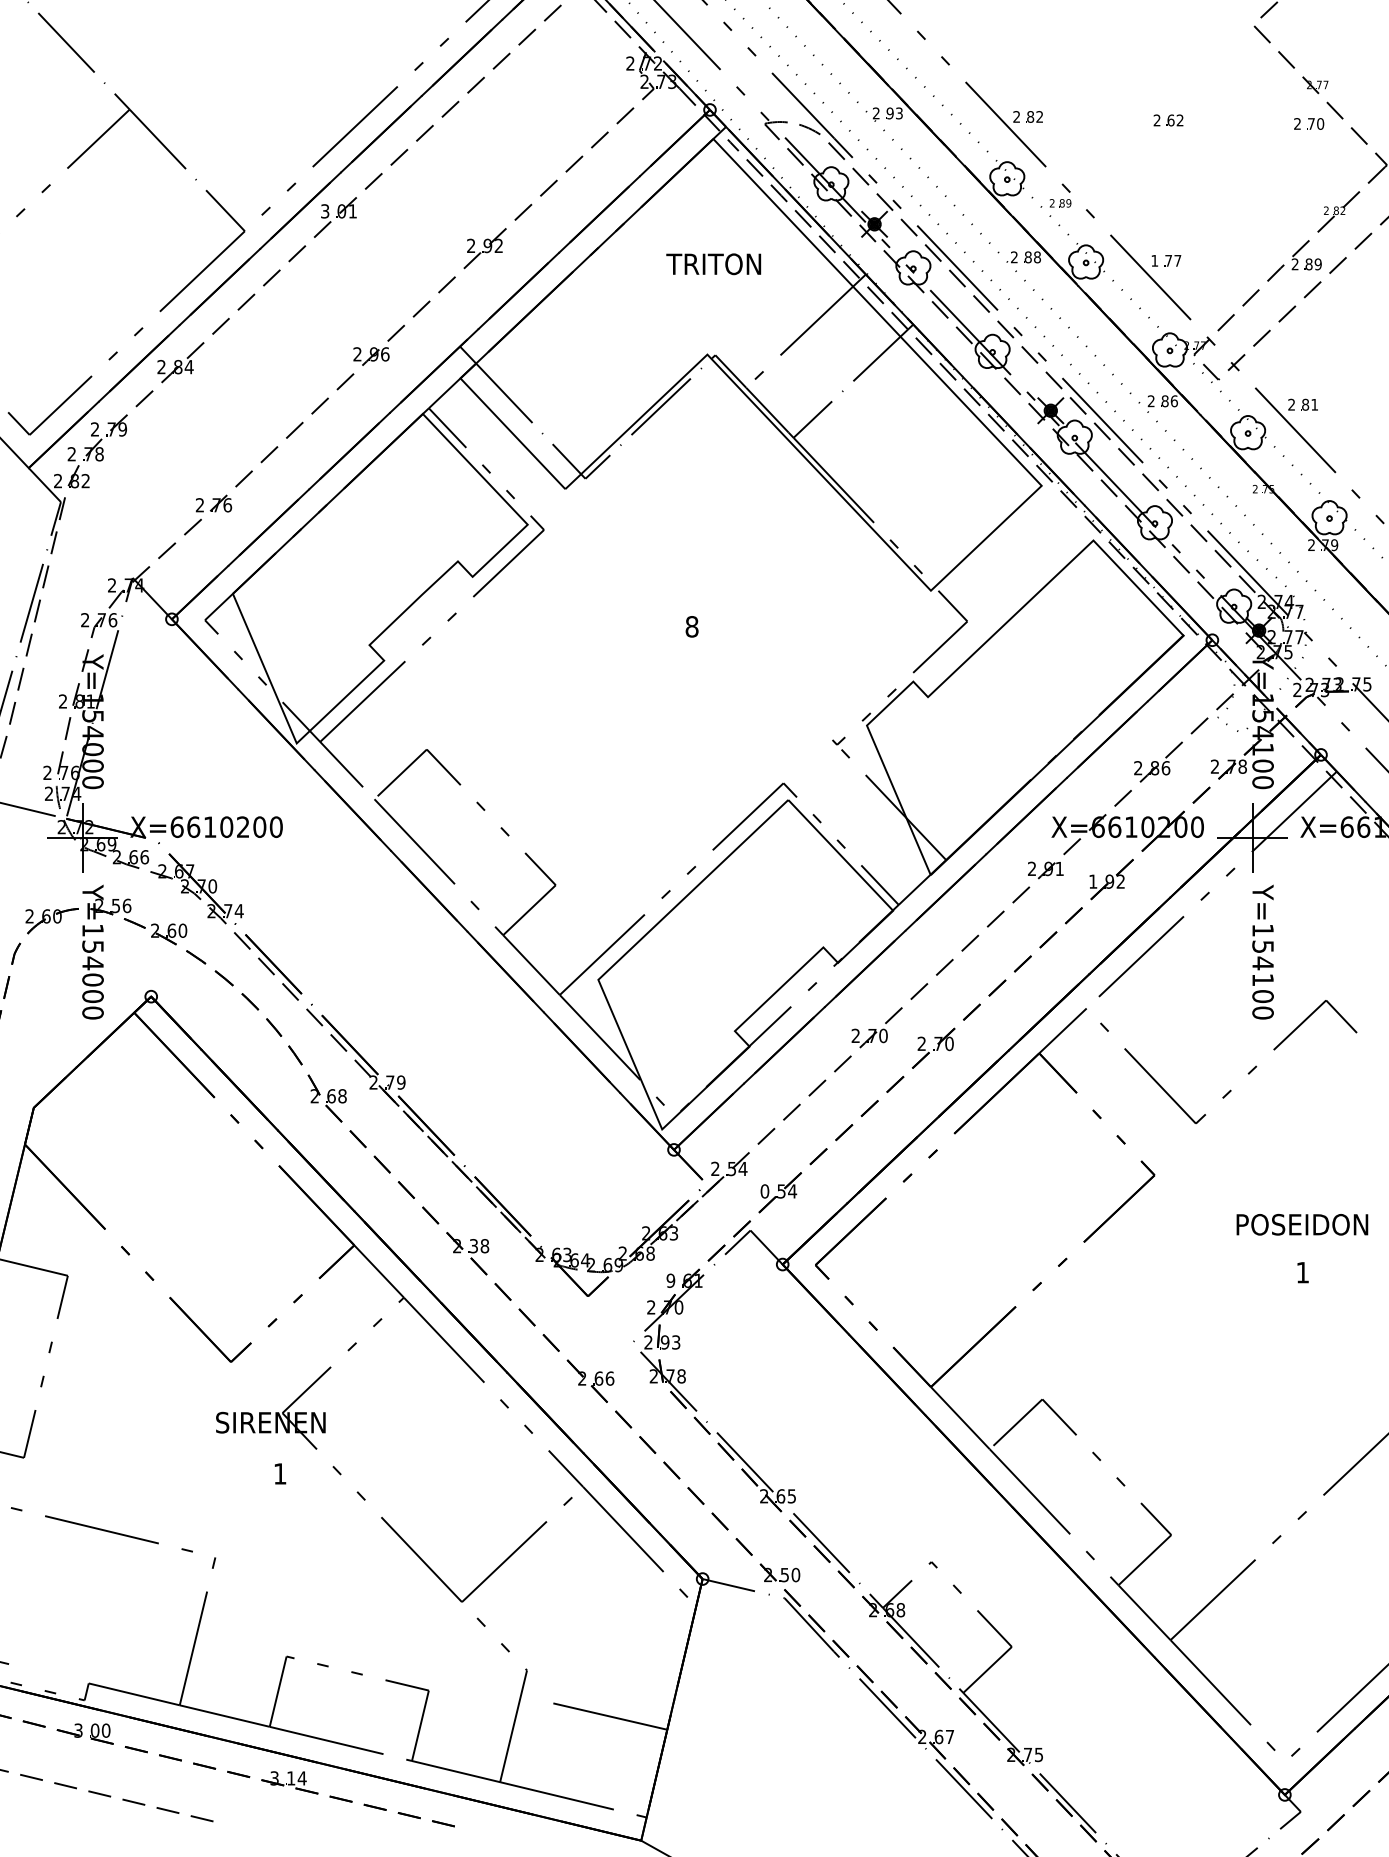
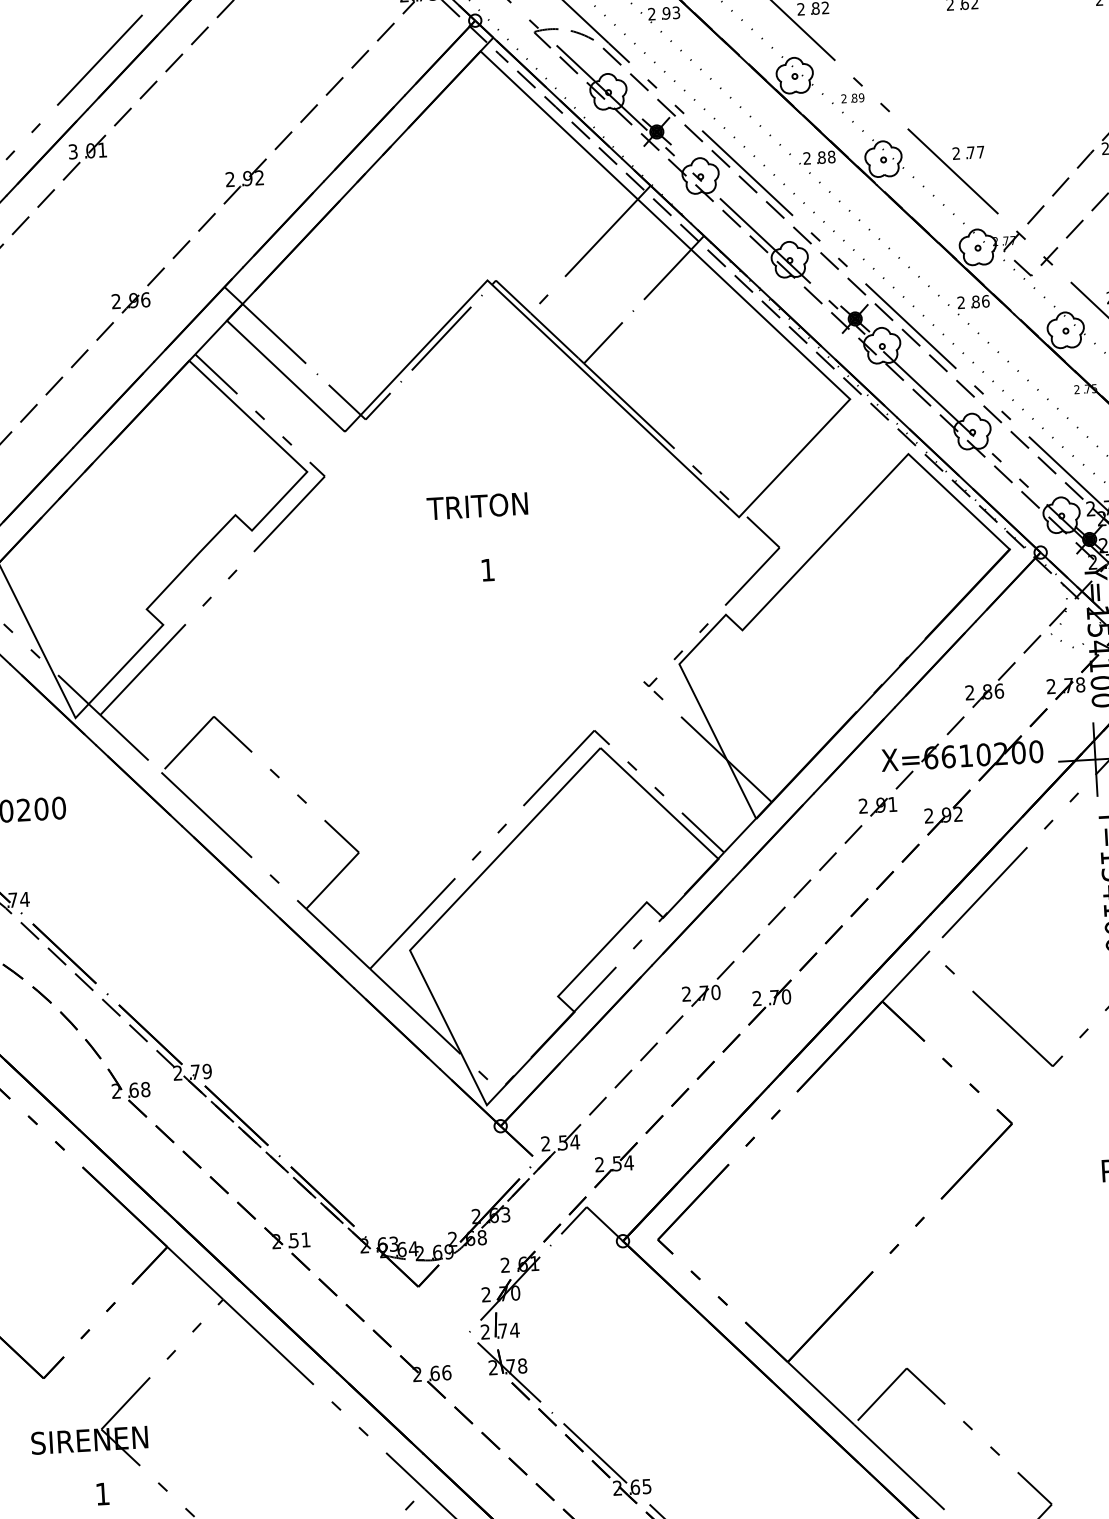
text: (1154, 260) -> (956, 153), 1 -> 2
text: (713, 264) -> (477, 506), moved
text: (691, 626) -> (487, 569), 8 -> 1
text: (1093, 881) -> (929, 815), 1 -> 2
text: (764, 1191) -> (599, 1164), 0 -> 2
text: (479, 1246) -> (300, 1240), 38 -> 51
text: (670, 1280) -> (504, 1264), 9 -> 2
text: (670, 1342) -> (508, 1330), 93 -> 74

